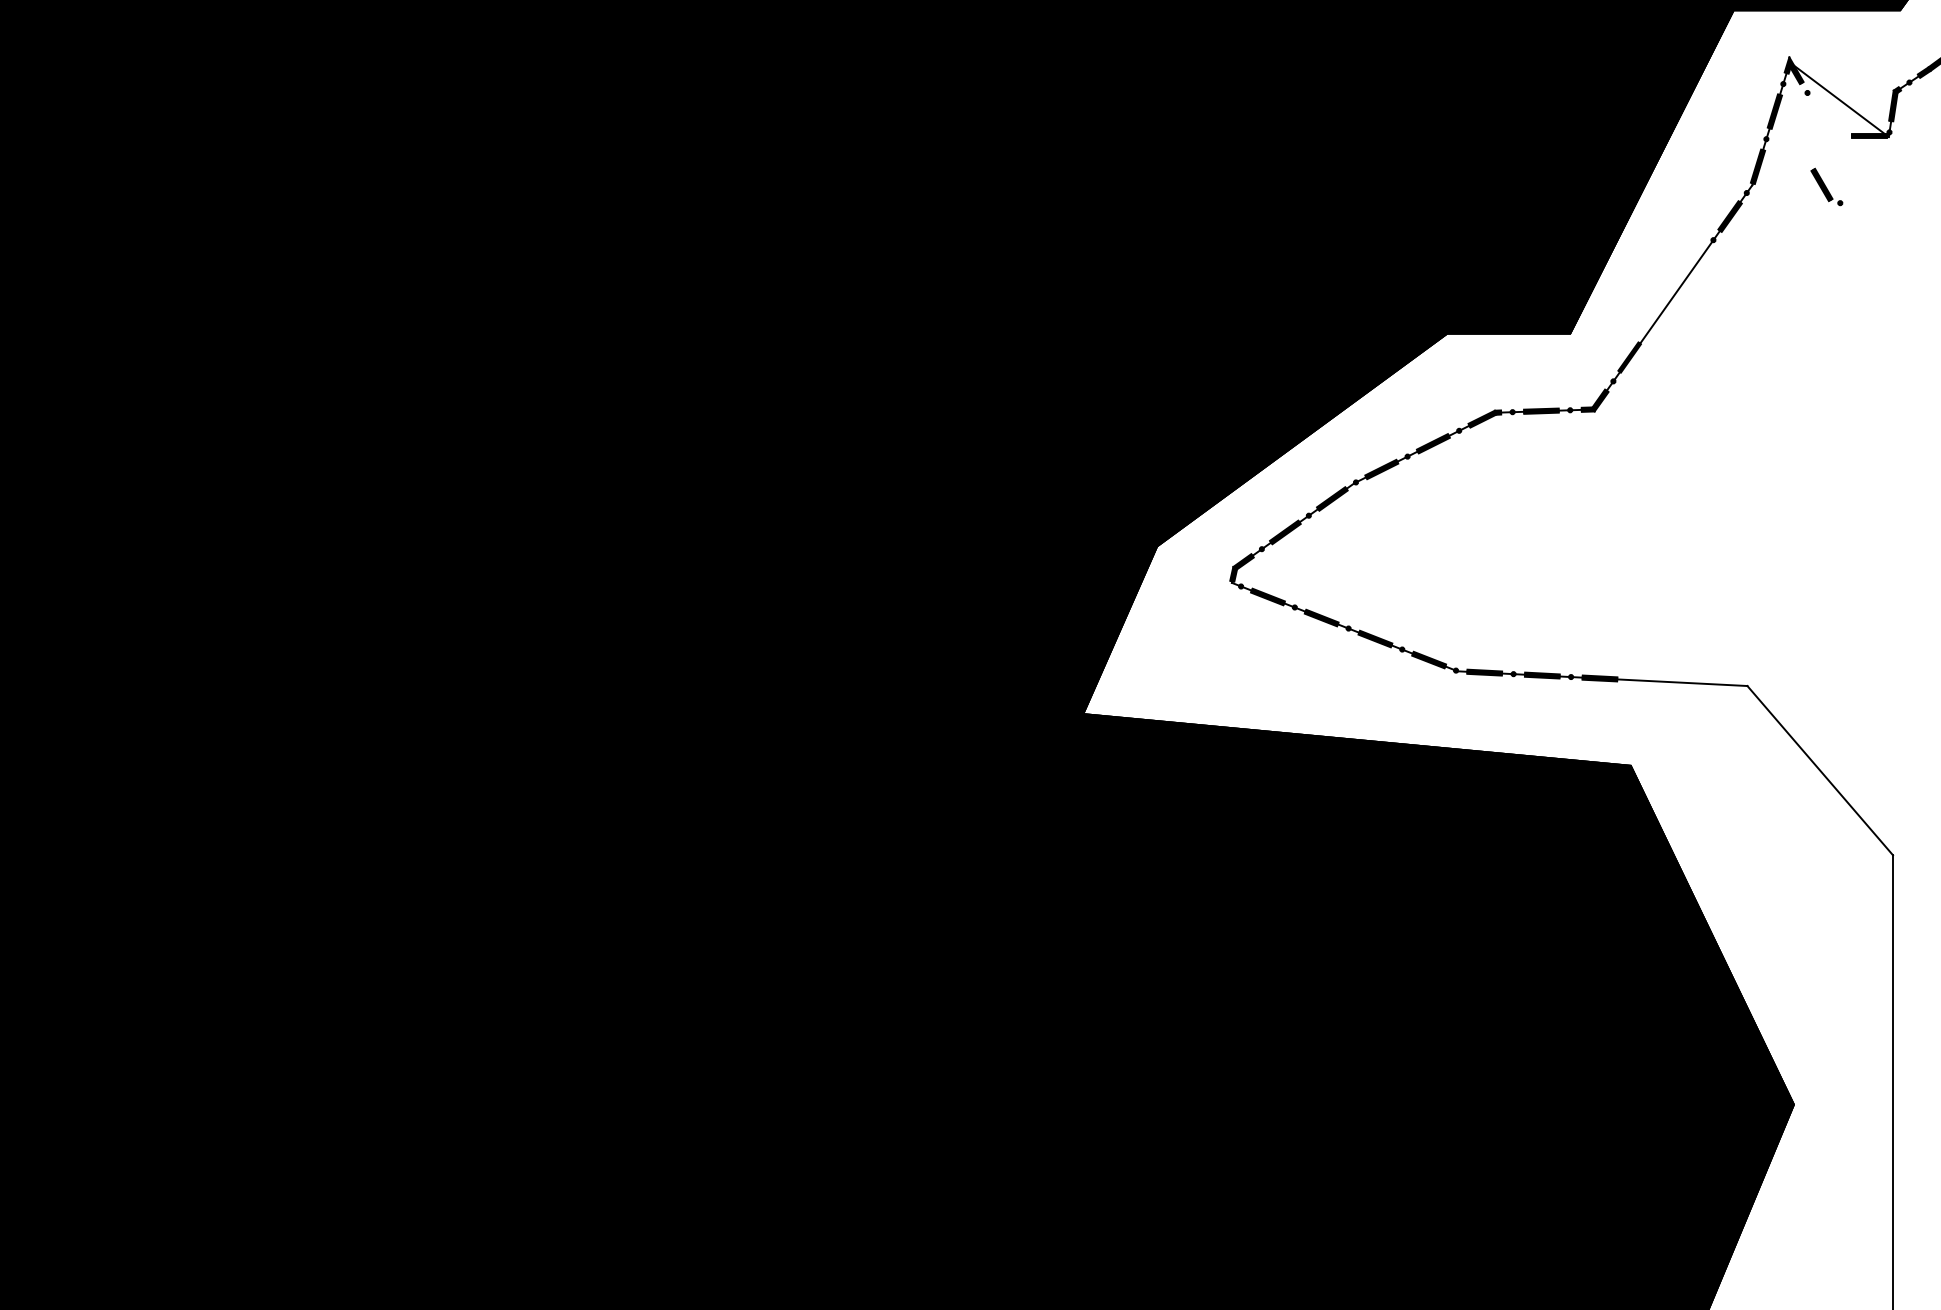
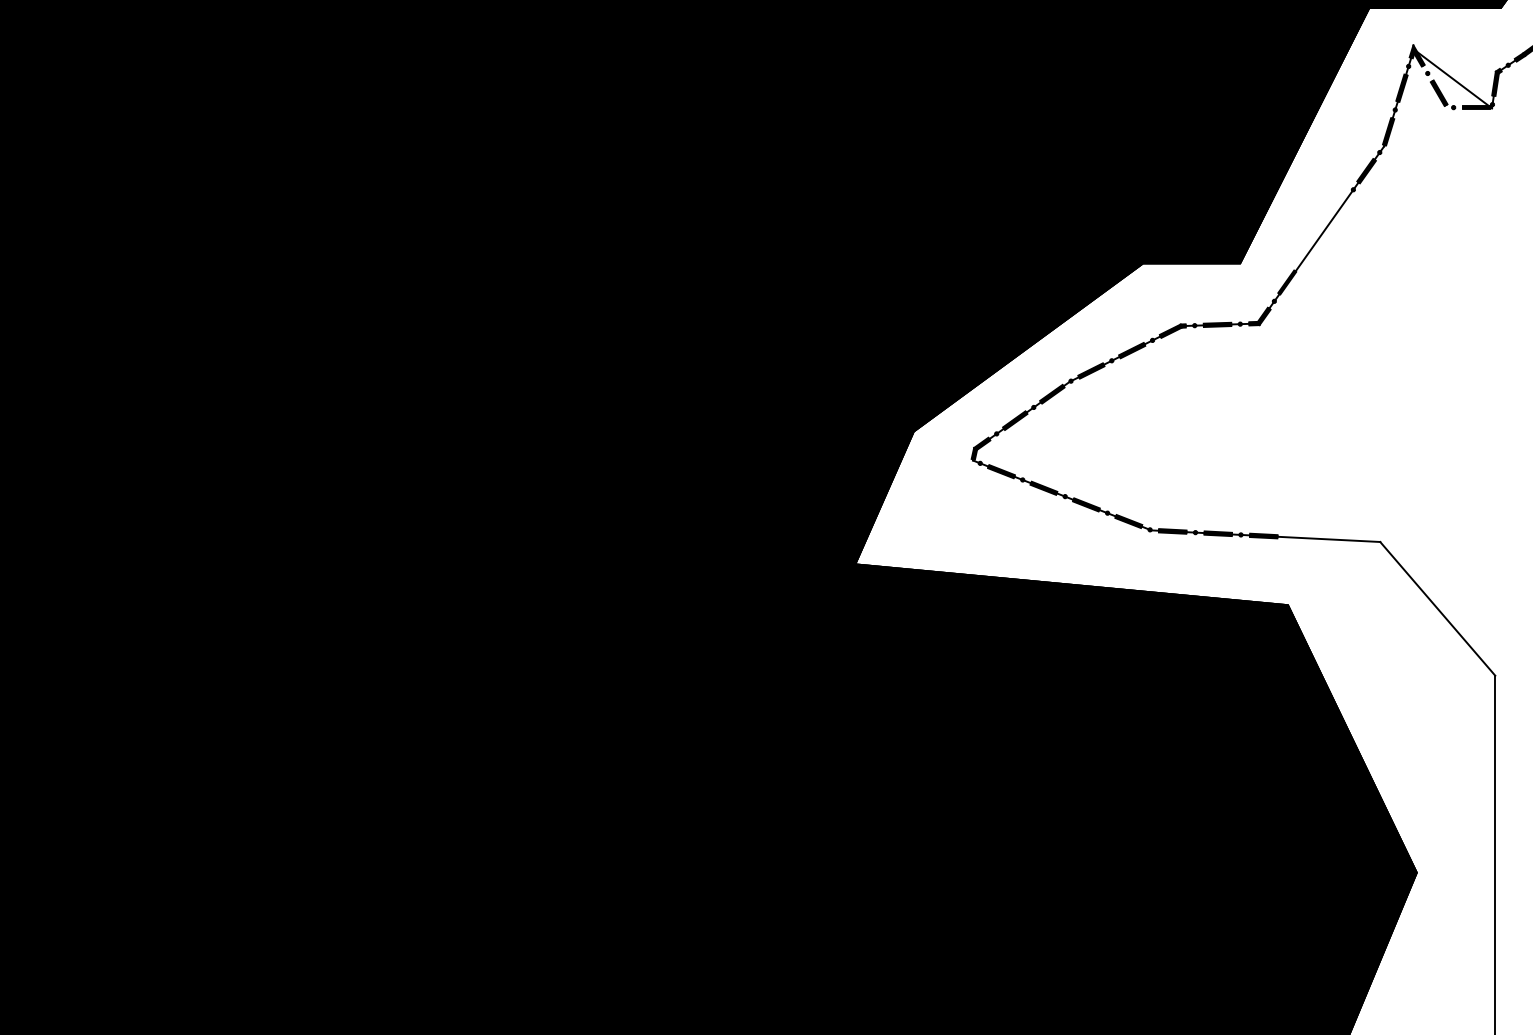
part: (1826, 186) -> (1442, 94), moved

